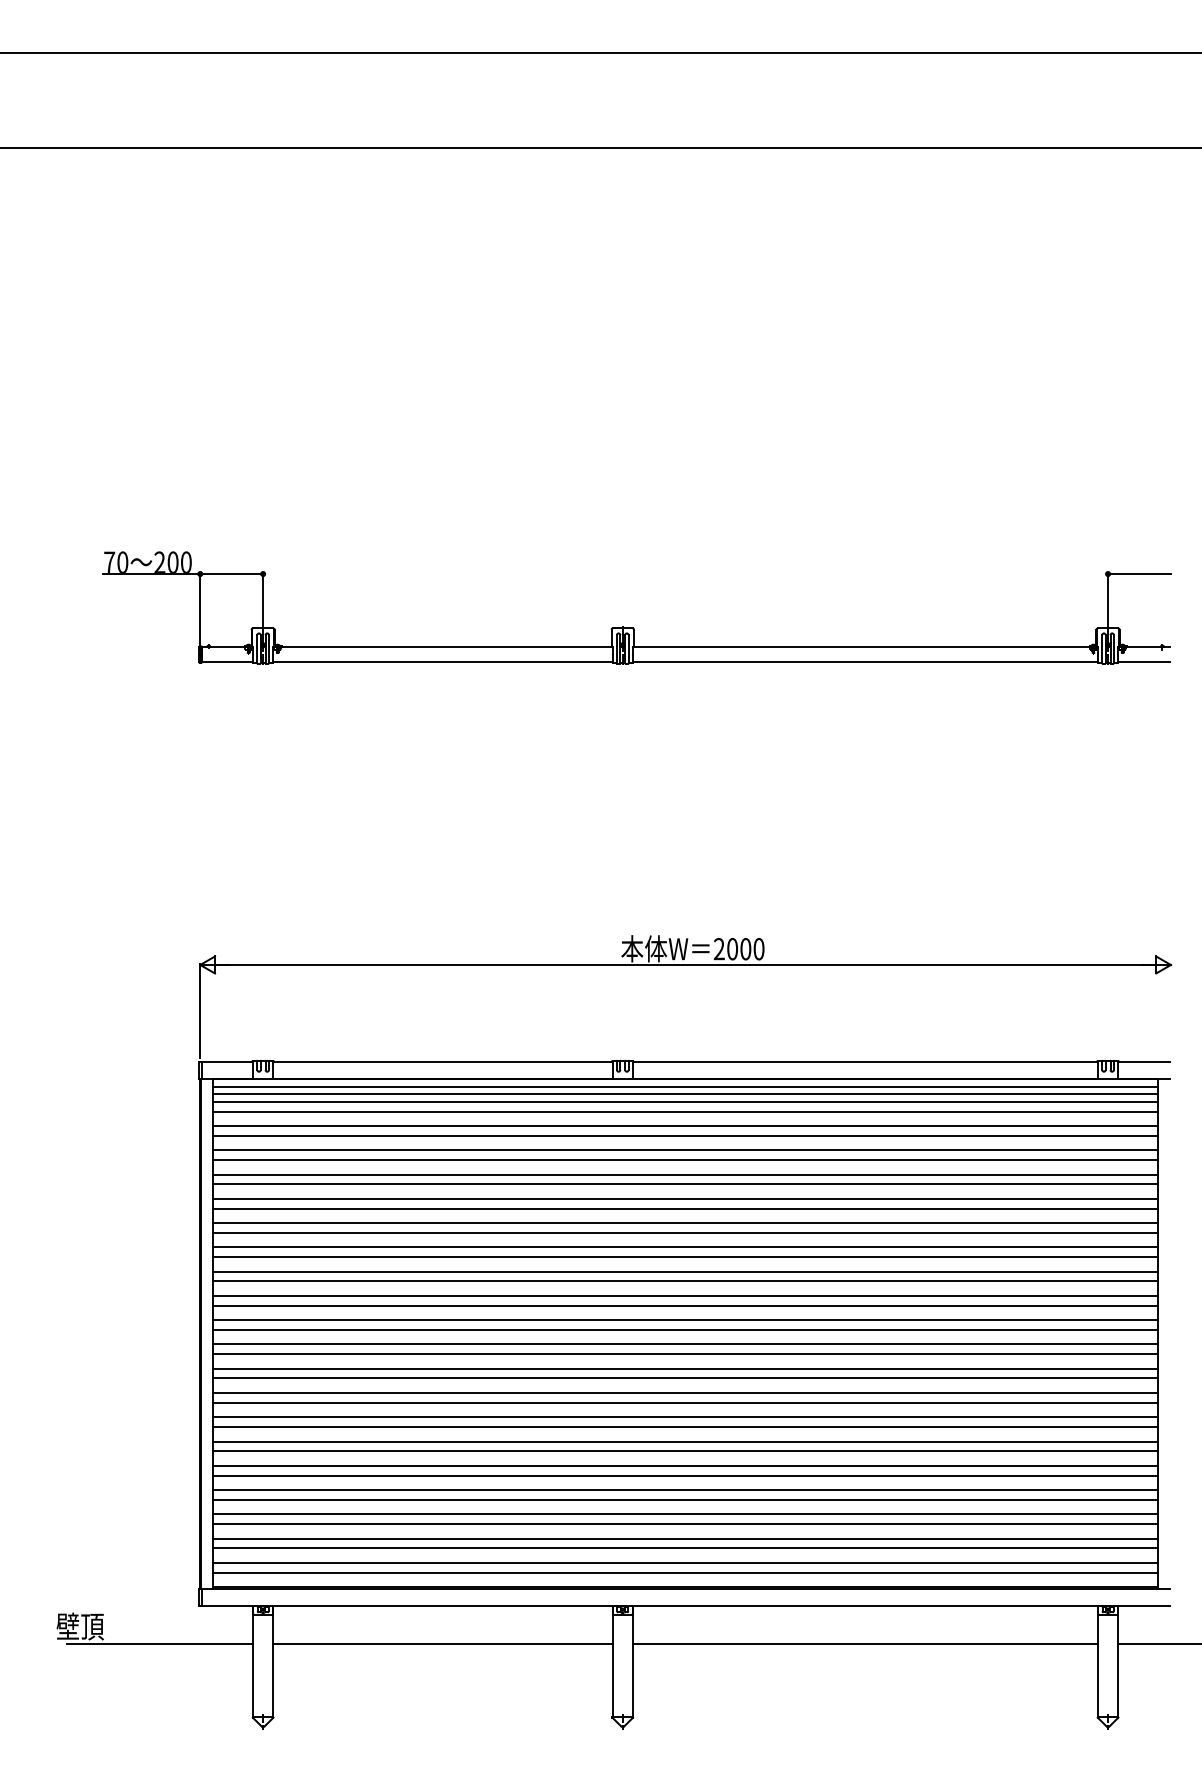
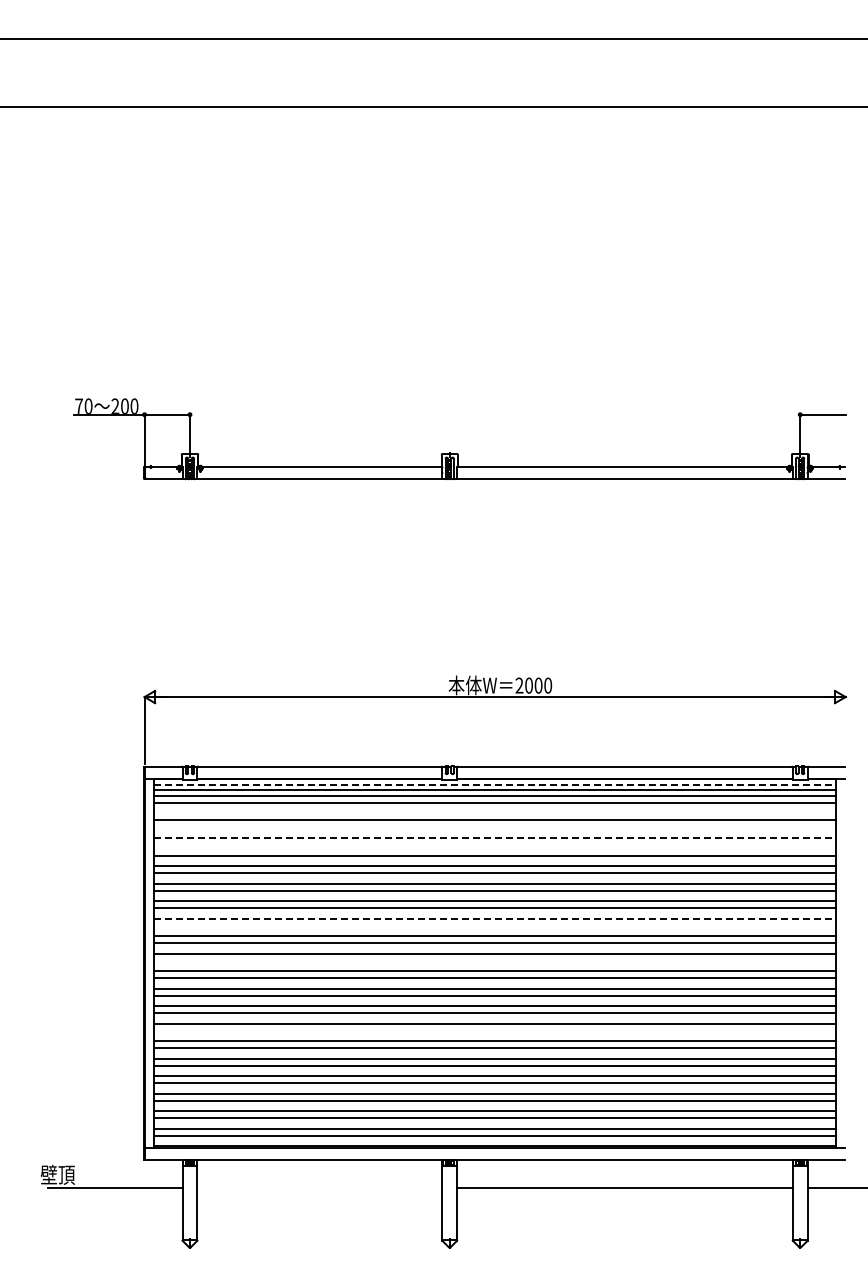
line: (686, 1087) -> (495, 785), solid -> dashed
line: (684, 1126) -> (494, 813), removed
line: (684, 1149) -> (494, 830), removed
line: (686, 1159) -> (495, 837), solid -> dashed
line: (684, 1174) -> (494, 848), removed
line: (686, 1271) -> (495, 918), solid -> dashed
line: (684, 1281) -> (494, 925), removed
line: (684, 1329) -> (494, 960), removed
line: (684, 1426) -> (494, 1030), removed
line: (442, 1643) -> (319, 1187), removed

